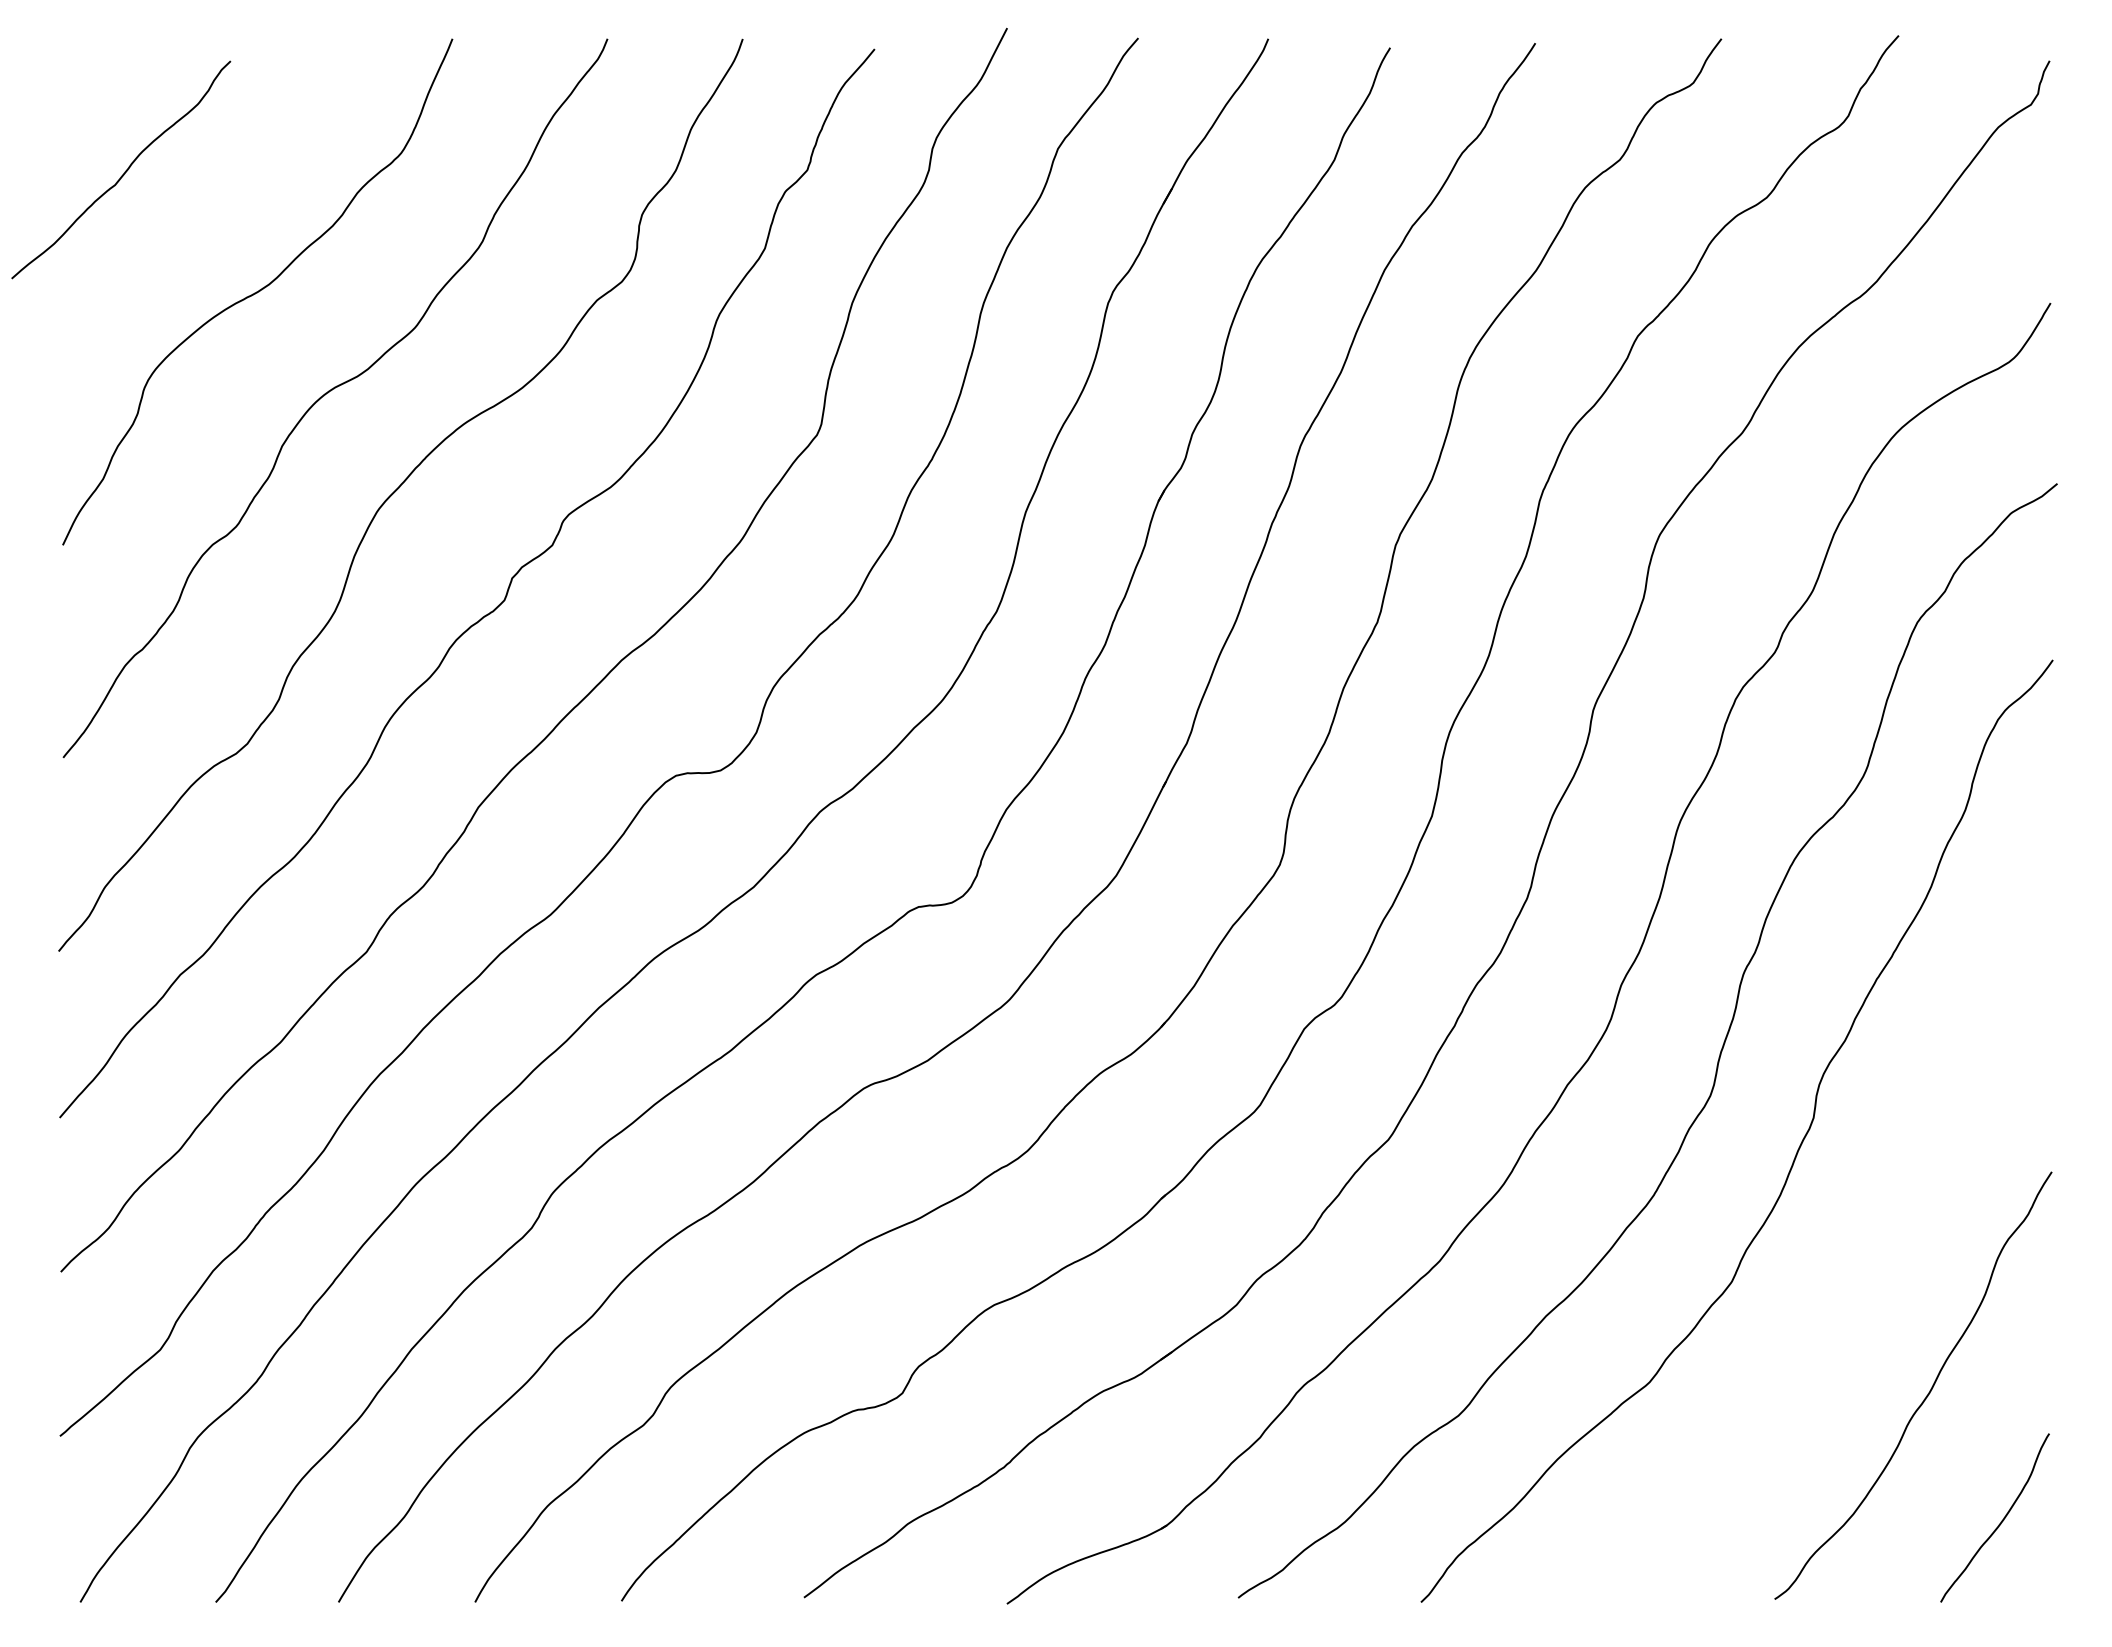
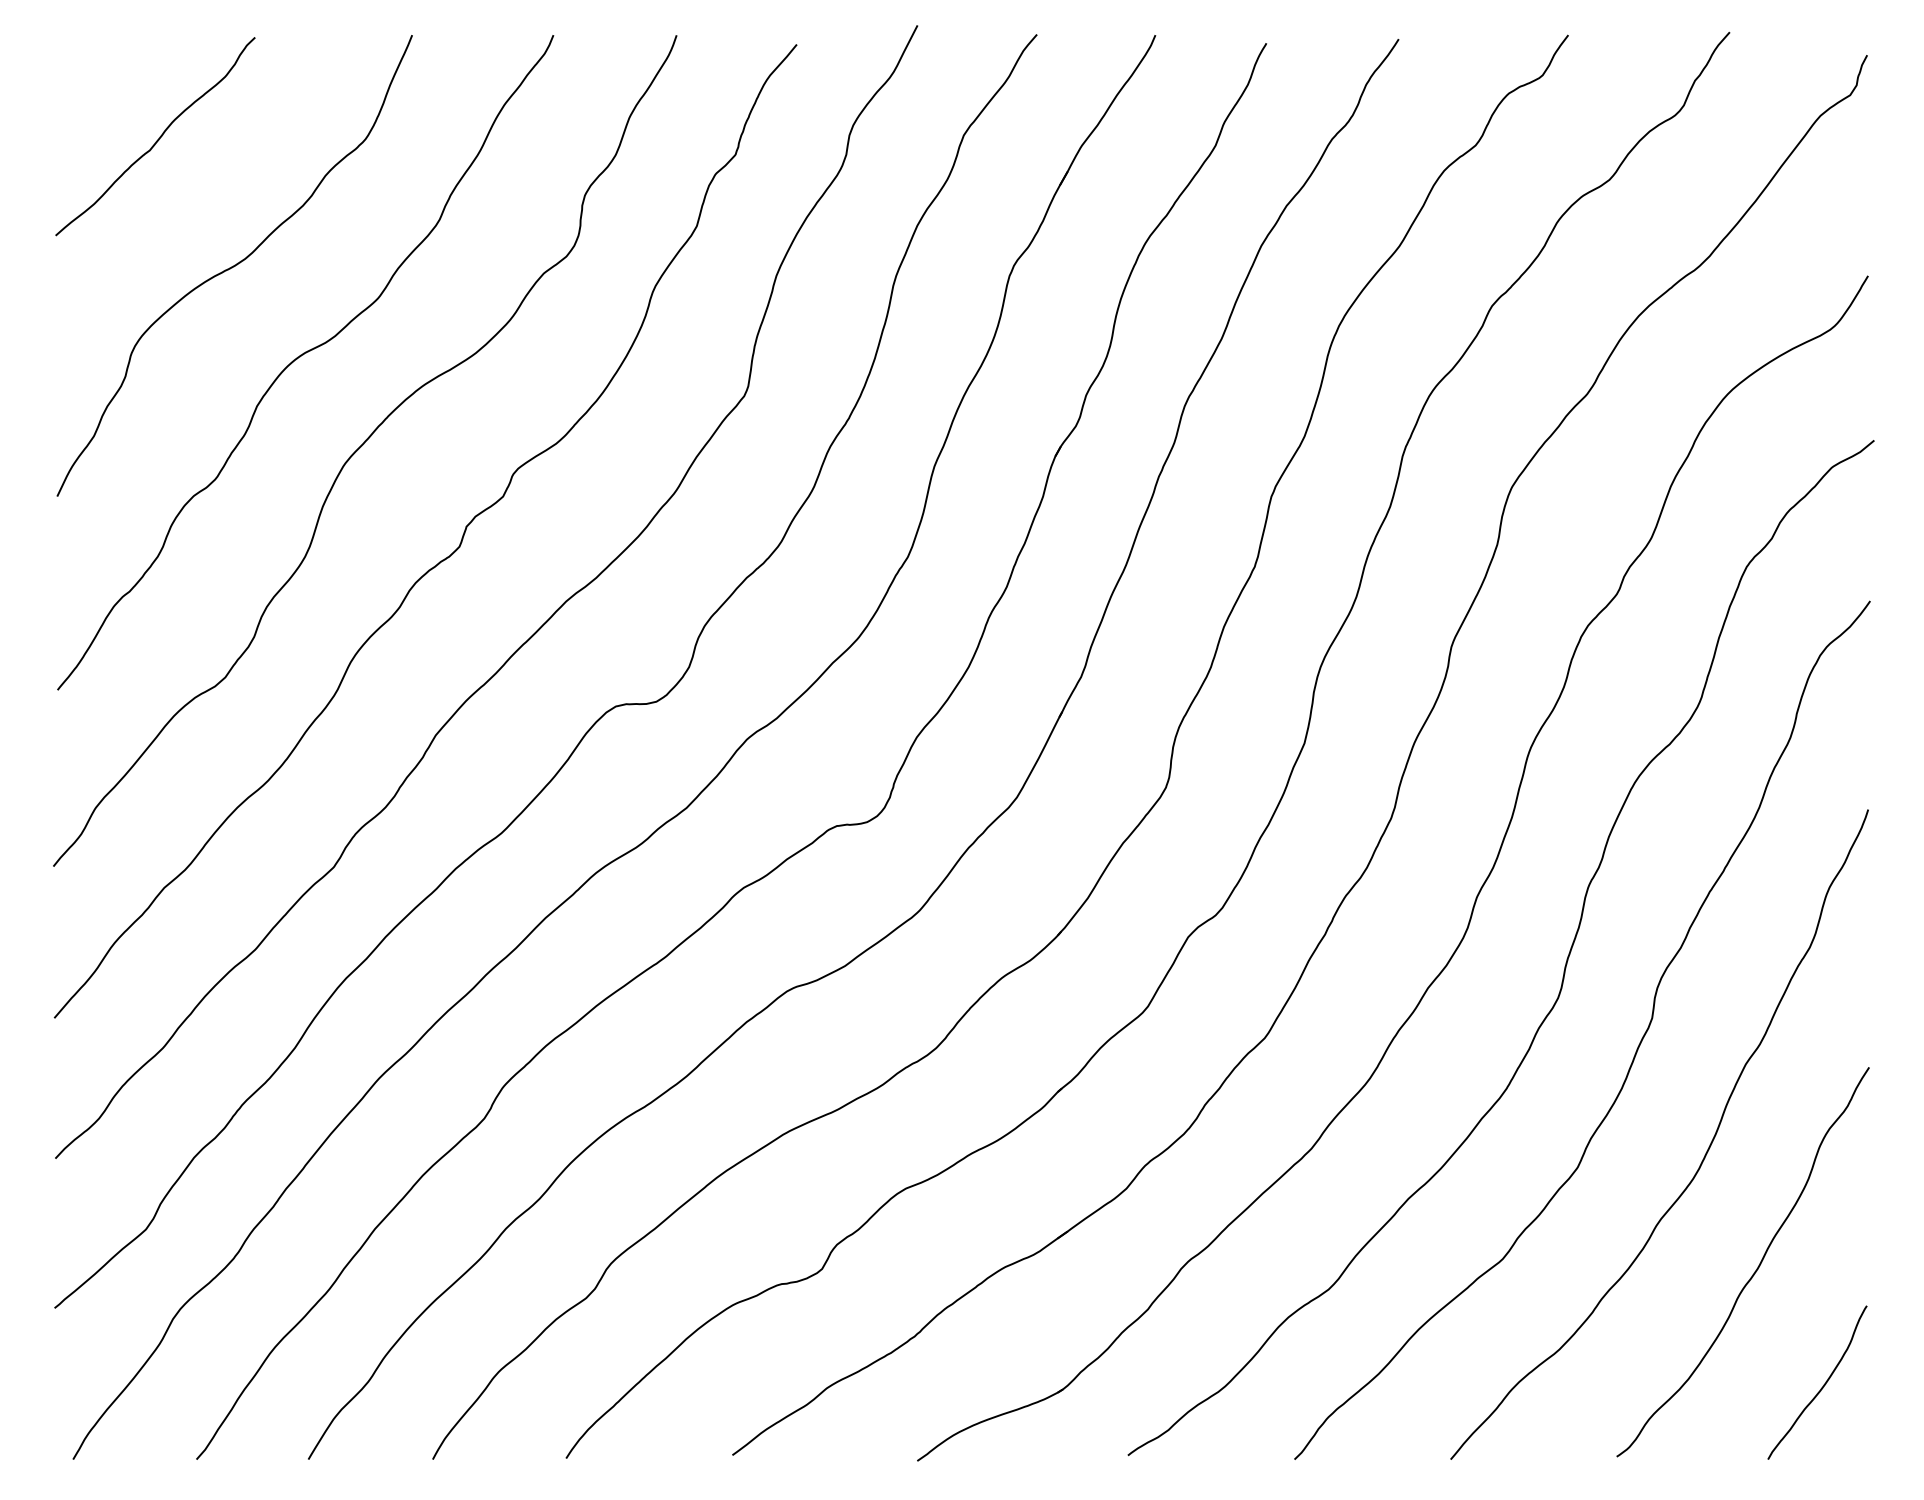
curve: (124, 172) -> (158, 138), moved
curve: (1869, 1270) -> (1703, 1157), added

